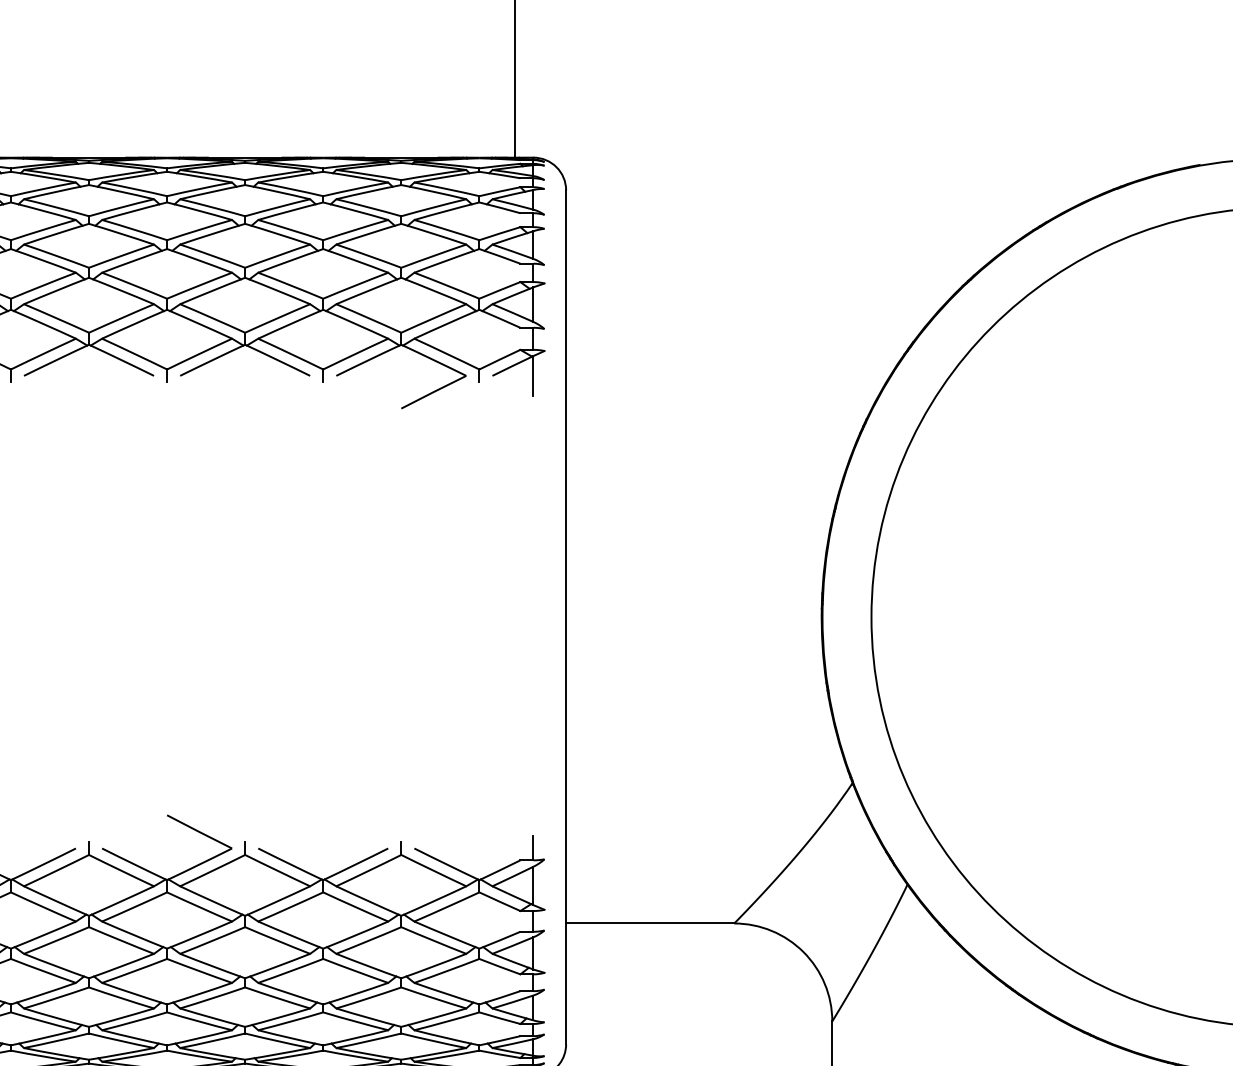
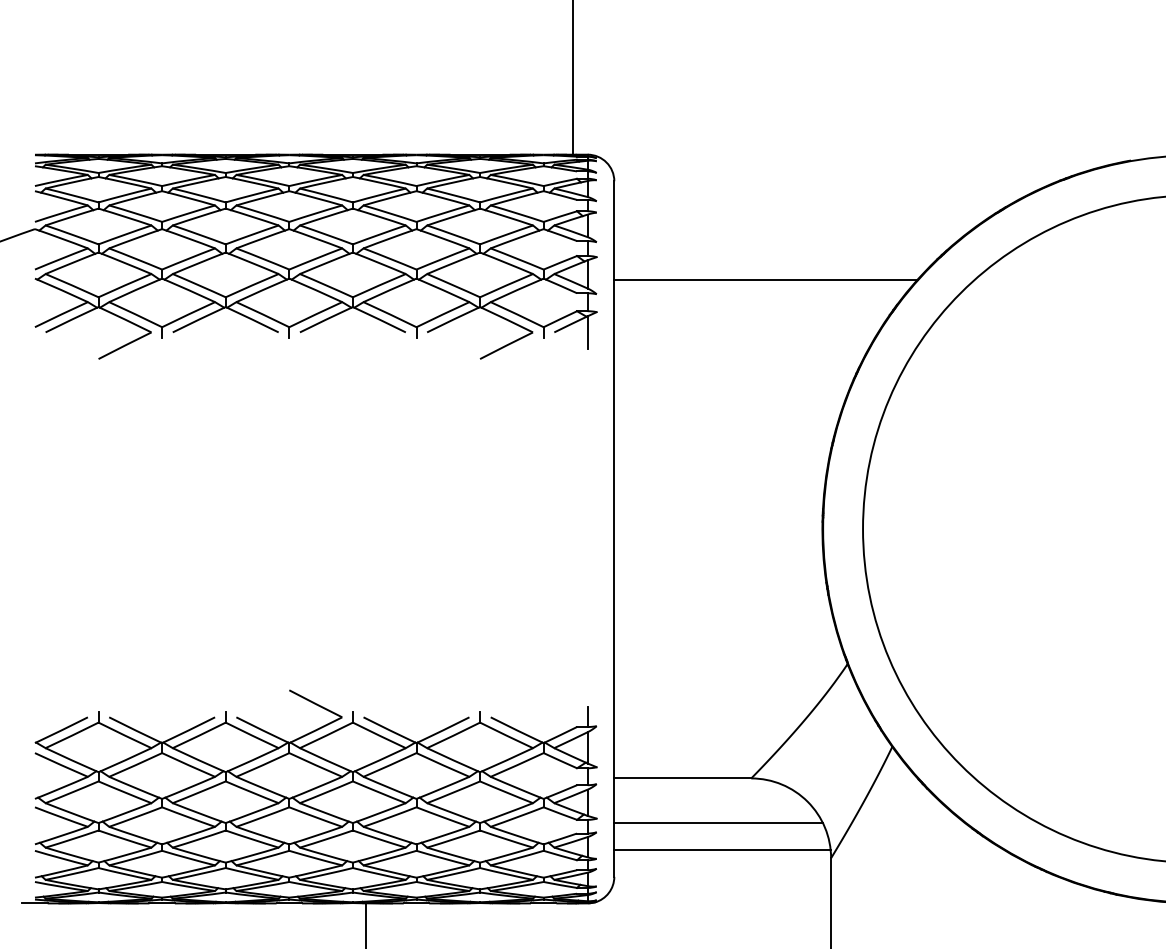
line: (751, 310) -> (765, 279), added
line: (694, 977) -> (718, 822), added
line: (698, 1010) -> (722, 849), added

